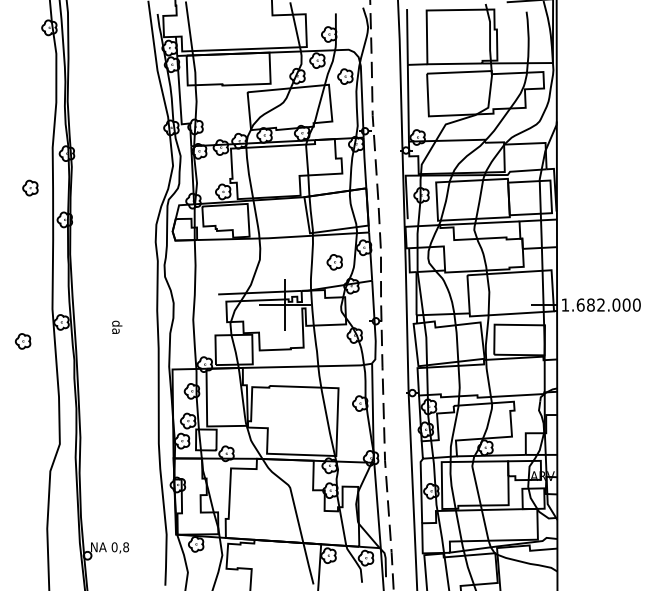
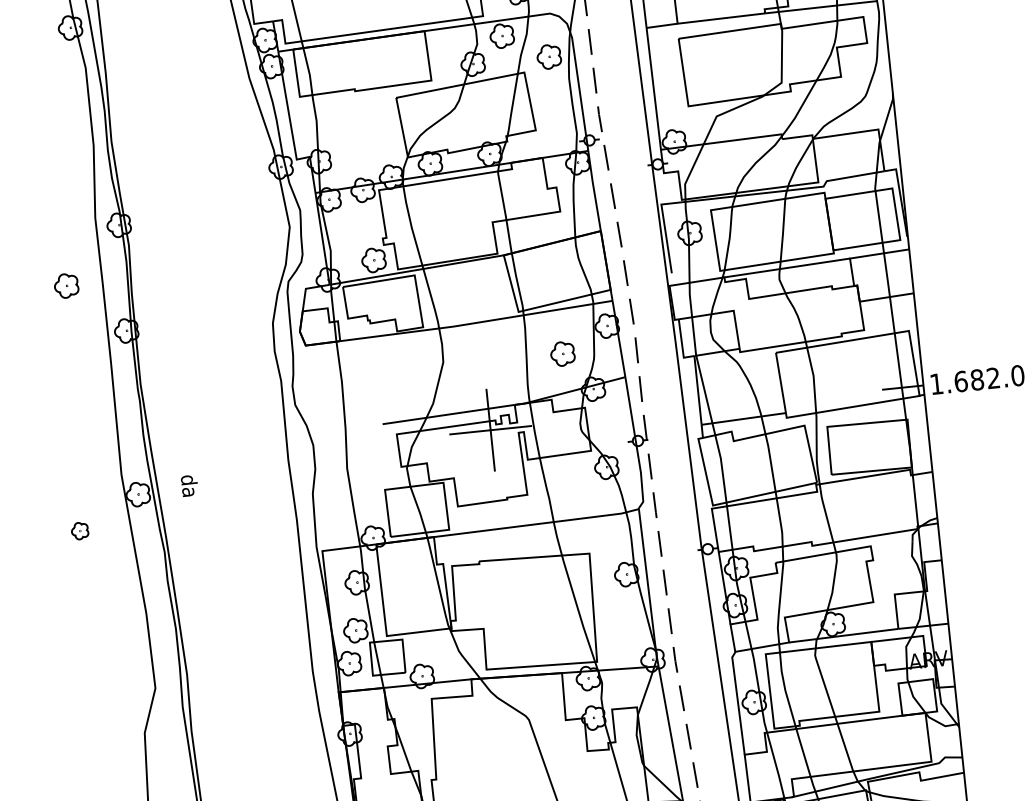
text: (117, 326) -> (190, 484), moved
part: (22, 341) -> (79, 531), size x0.7

